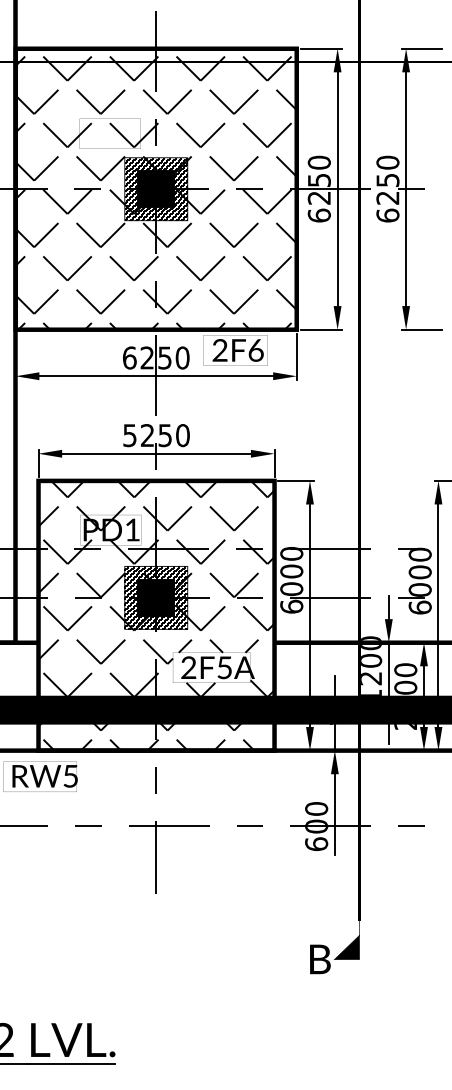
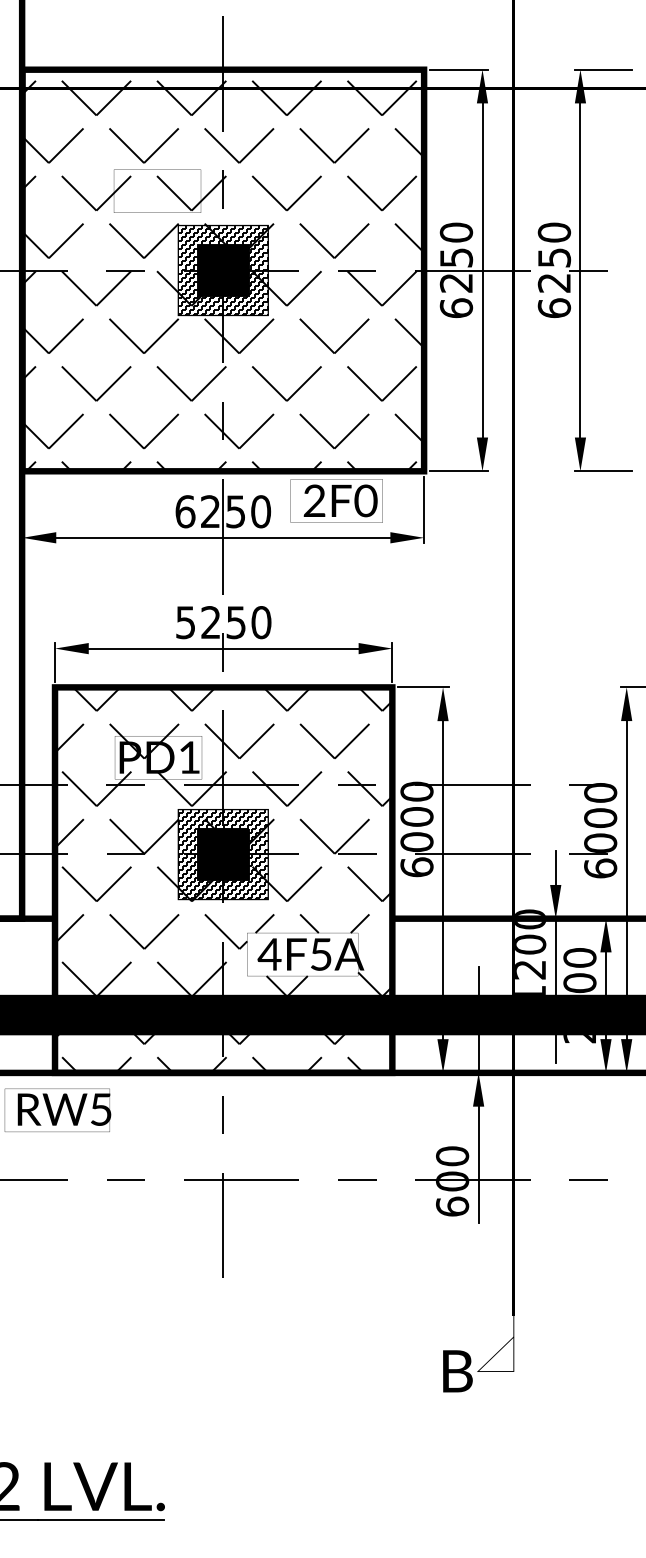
text: (256, 350) -> (366, 501), 2F6 -> 2F0
text: (188, 667) -> (269, 954), 2F5A -> 4F5A
fill: (346, 947) -> (495, 1354), removed

